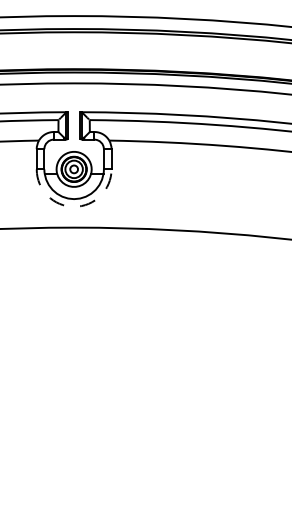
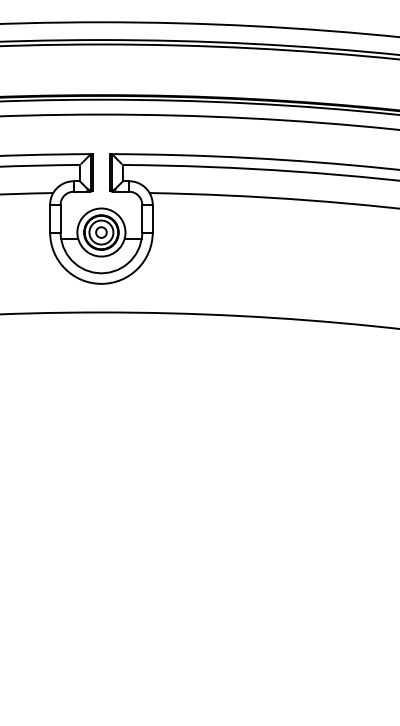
arc: (74, 206) -> (101, 283), dashed -> solid

